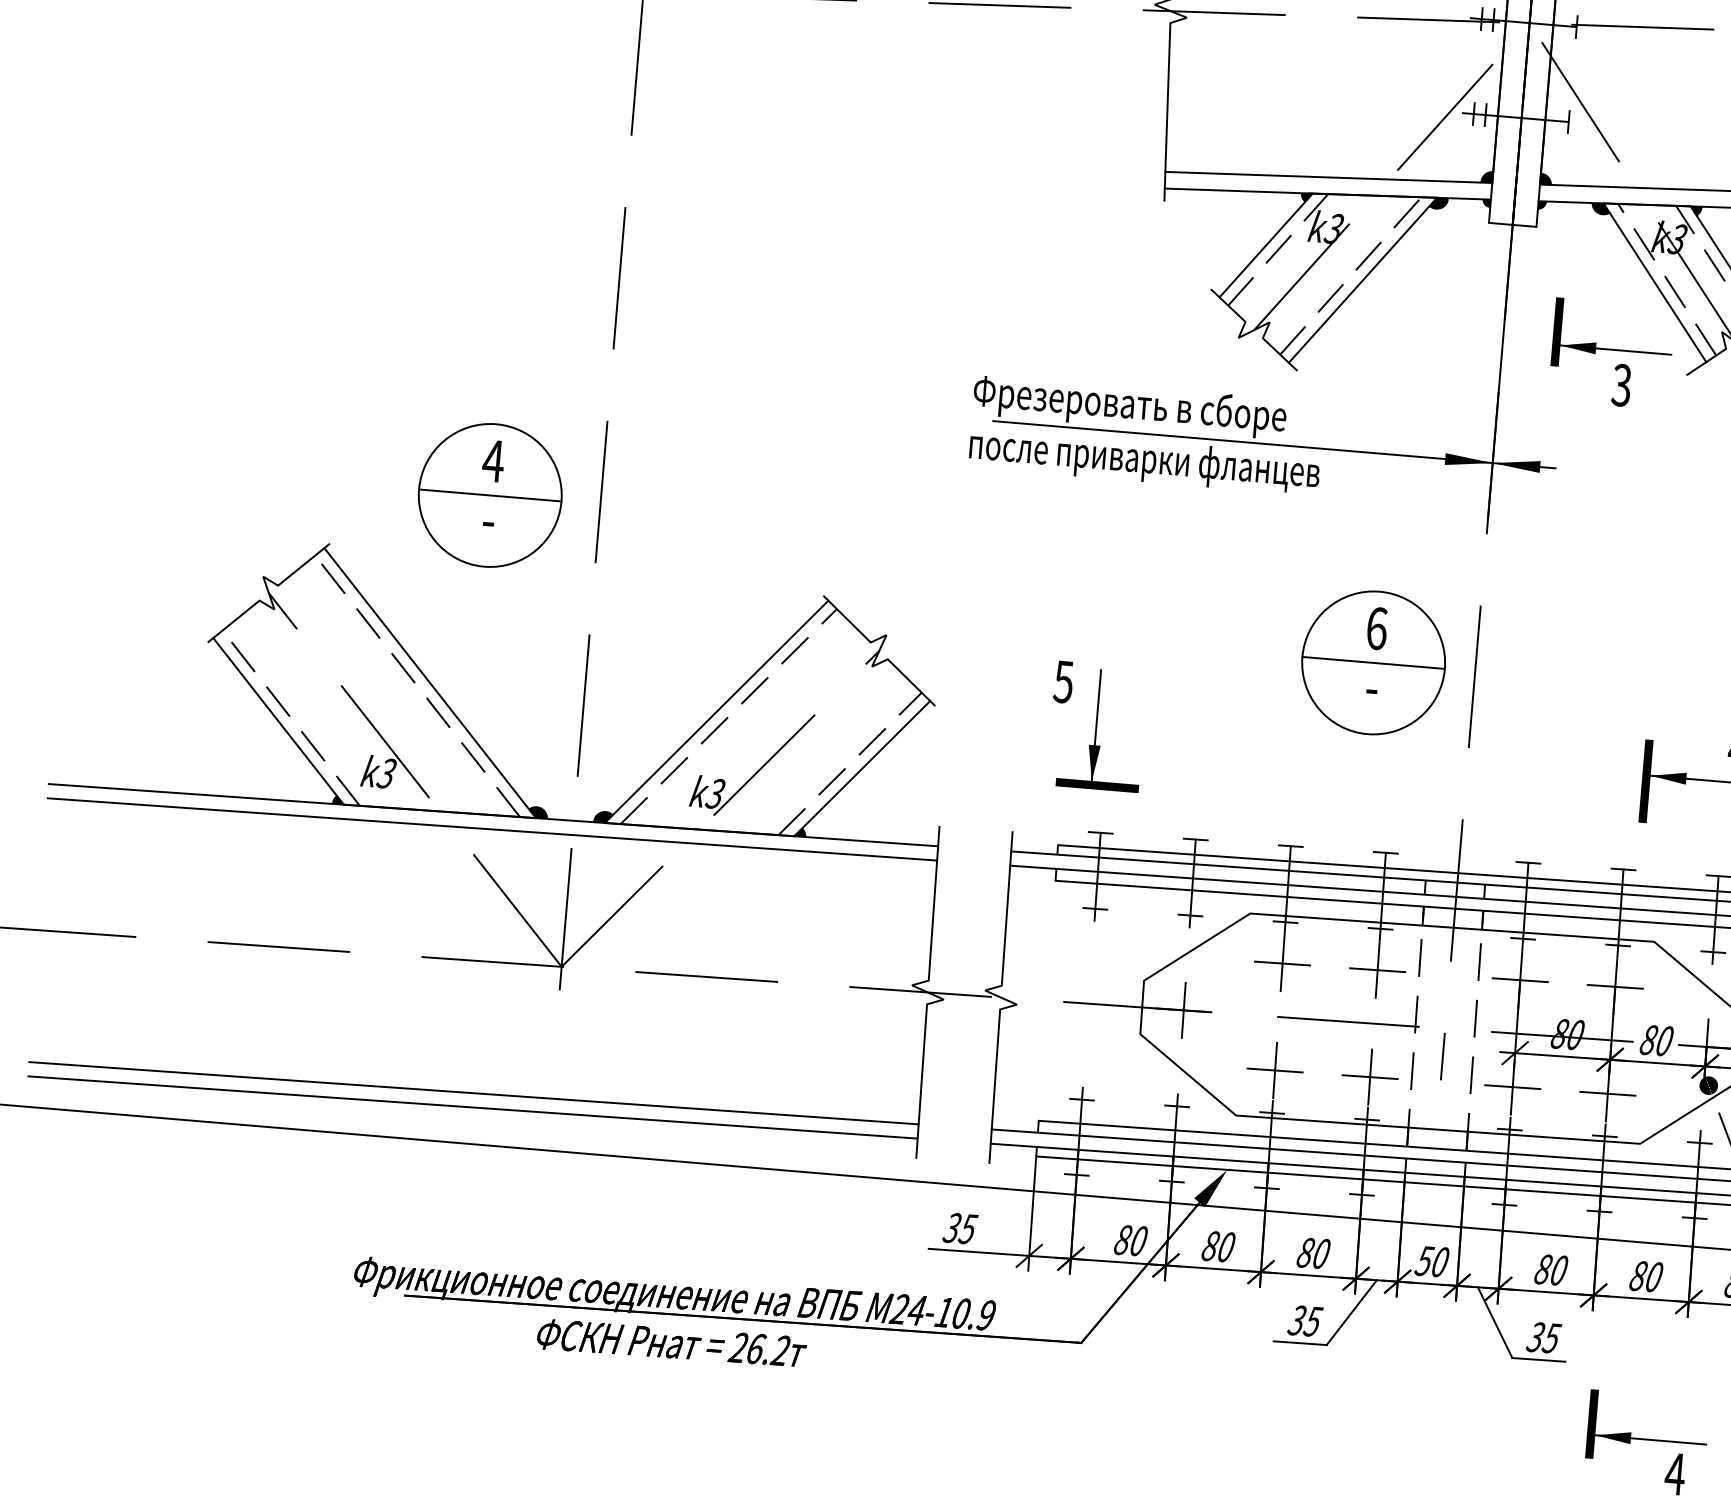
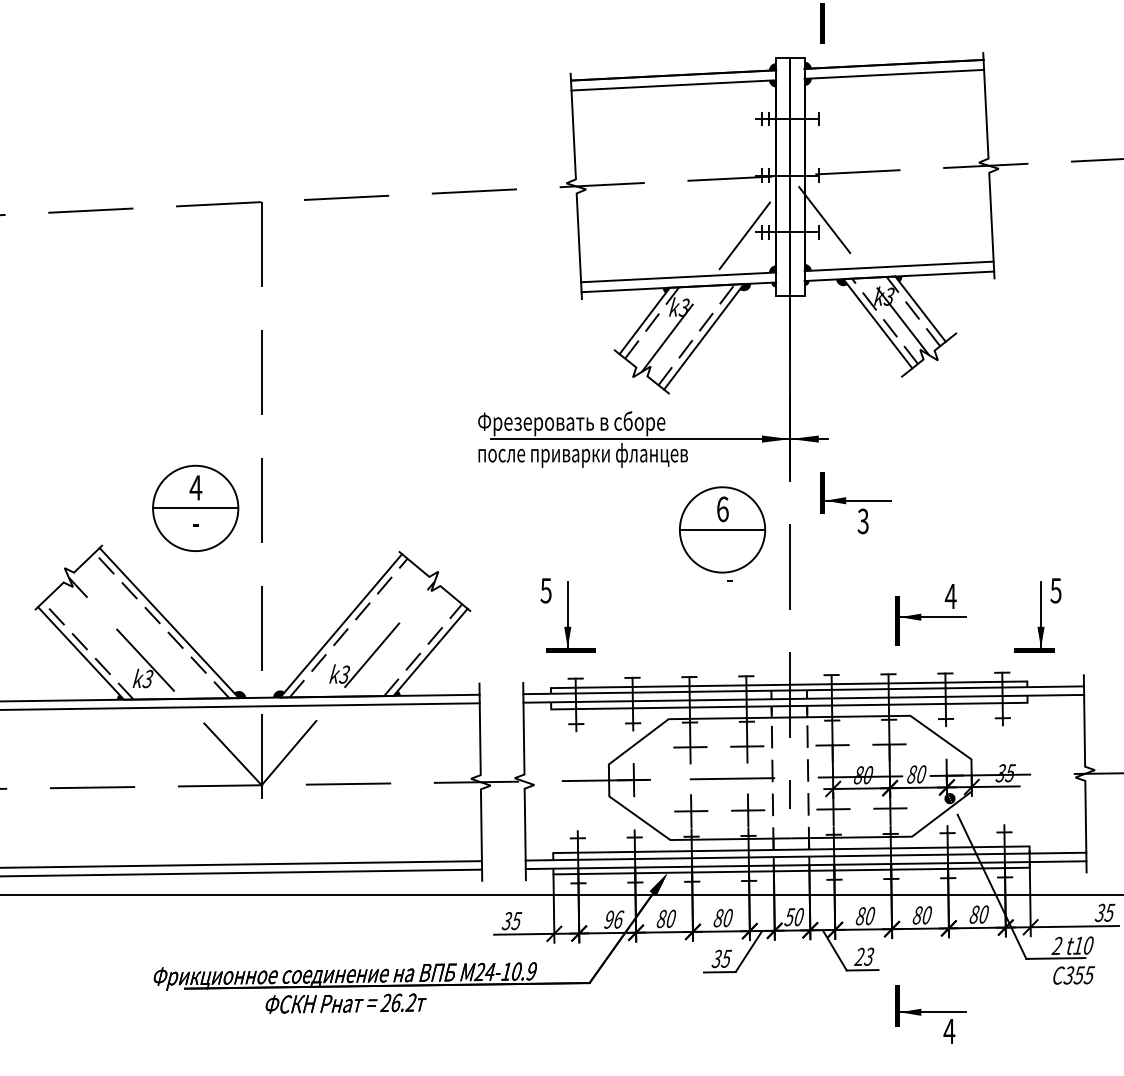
part: (1611, 354) -> (855, 503), moved
part: (1373, 662) -> (722, 529), moved
text: (1131, 1240) -> (614, 919), 80 -> 96
text: (1543, 1337) -> (864, 956), 35 -> 23

